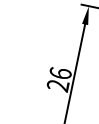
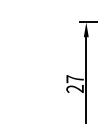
text: (60, 74) -> (75, 79), 26 -> 27

